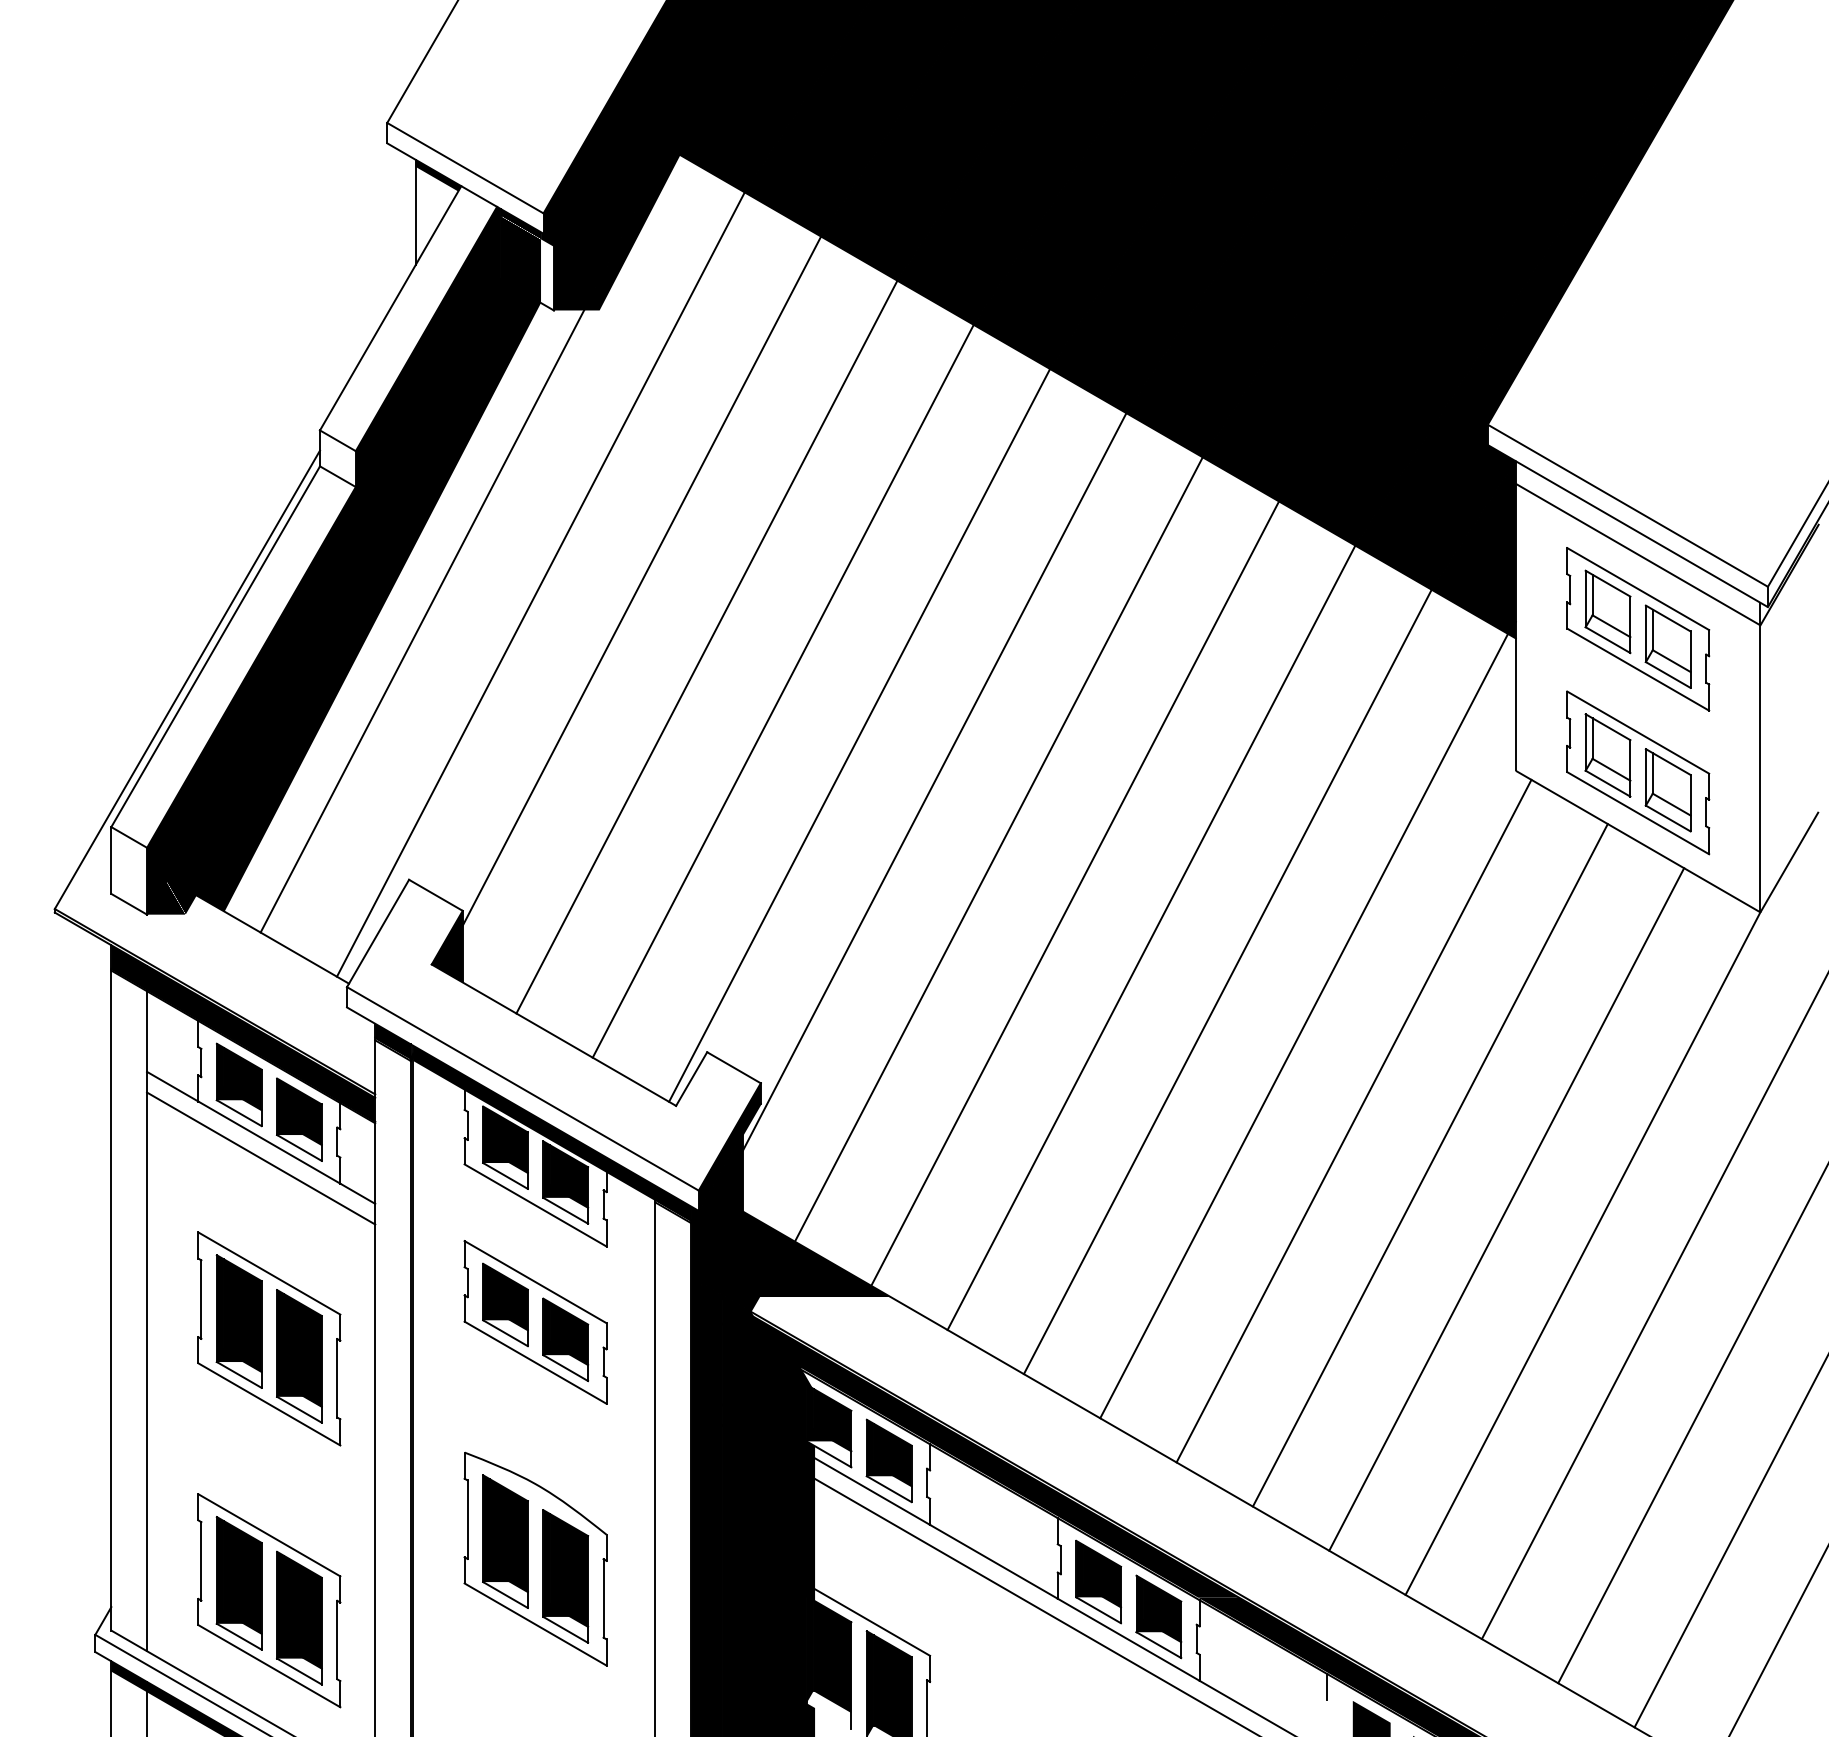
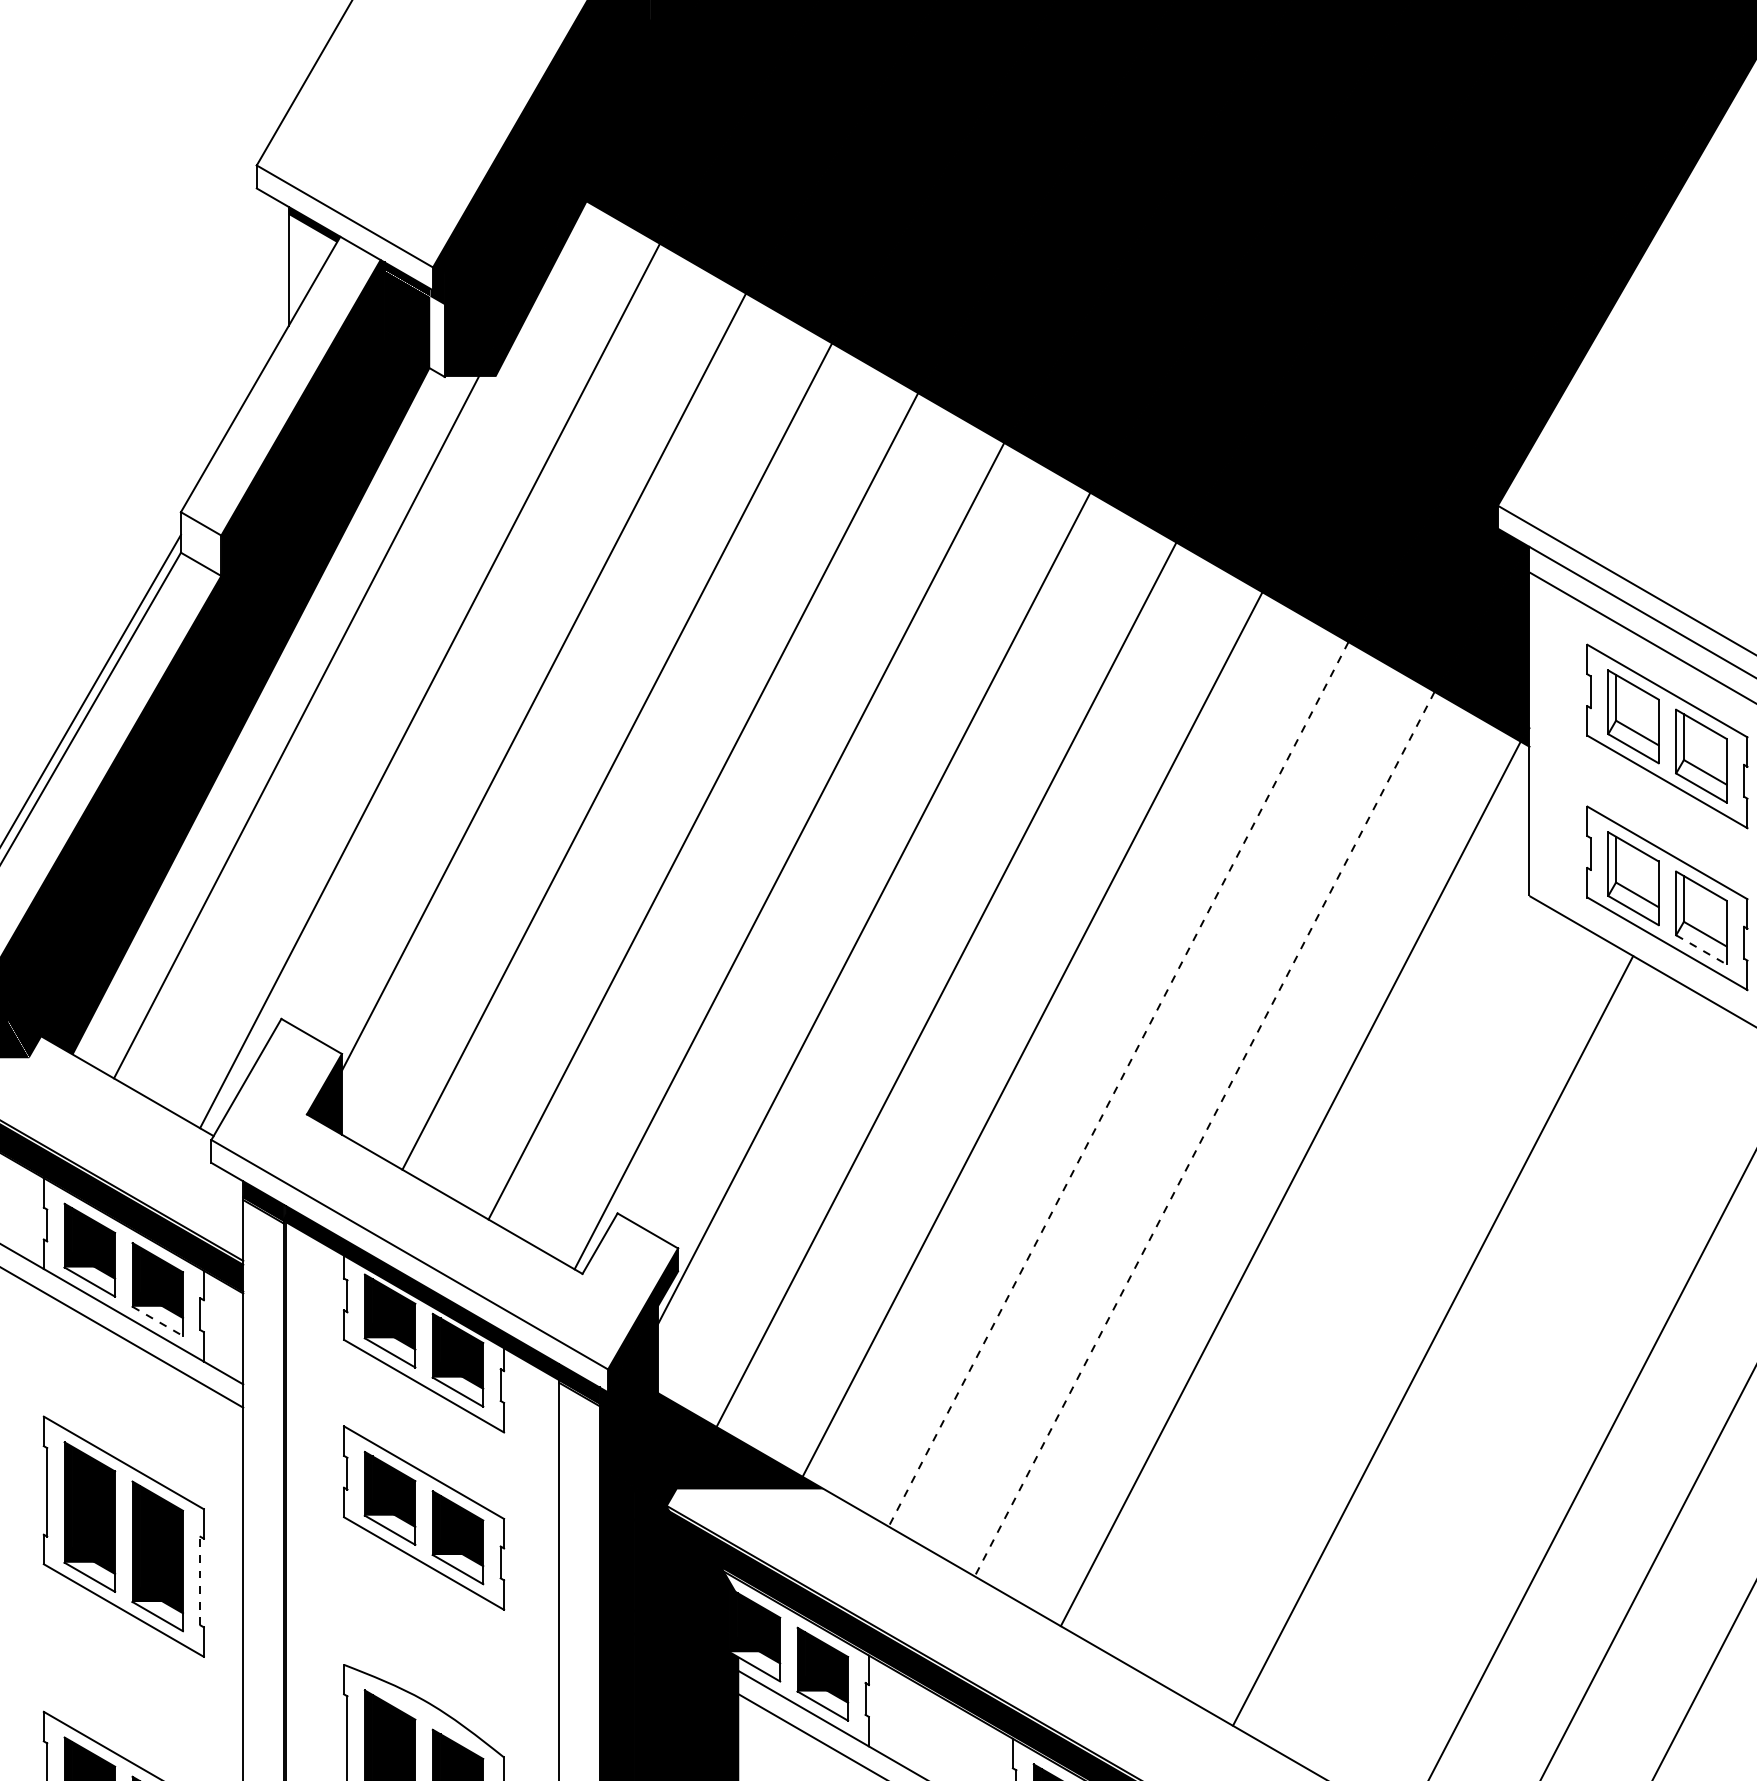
line: (1668, 818) -> (1701, 949), solid -> dashed
line: (1151, 938) -> (1118, 1085), solid -> dashed
line: (1227, 981) -> (1204, 1133), solid -> dashed
line: (1353, 1120) -> (1346, 1290), removed
line: (299, 1147) -> (157, 1320), solid -> dashed
line: (1506, 1209) -> (1518, 1390), removed
line: (337, 1377) -> (200, 1580), solid -> dashed

